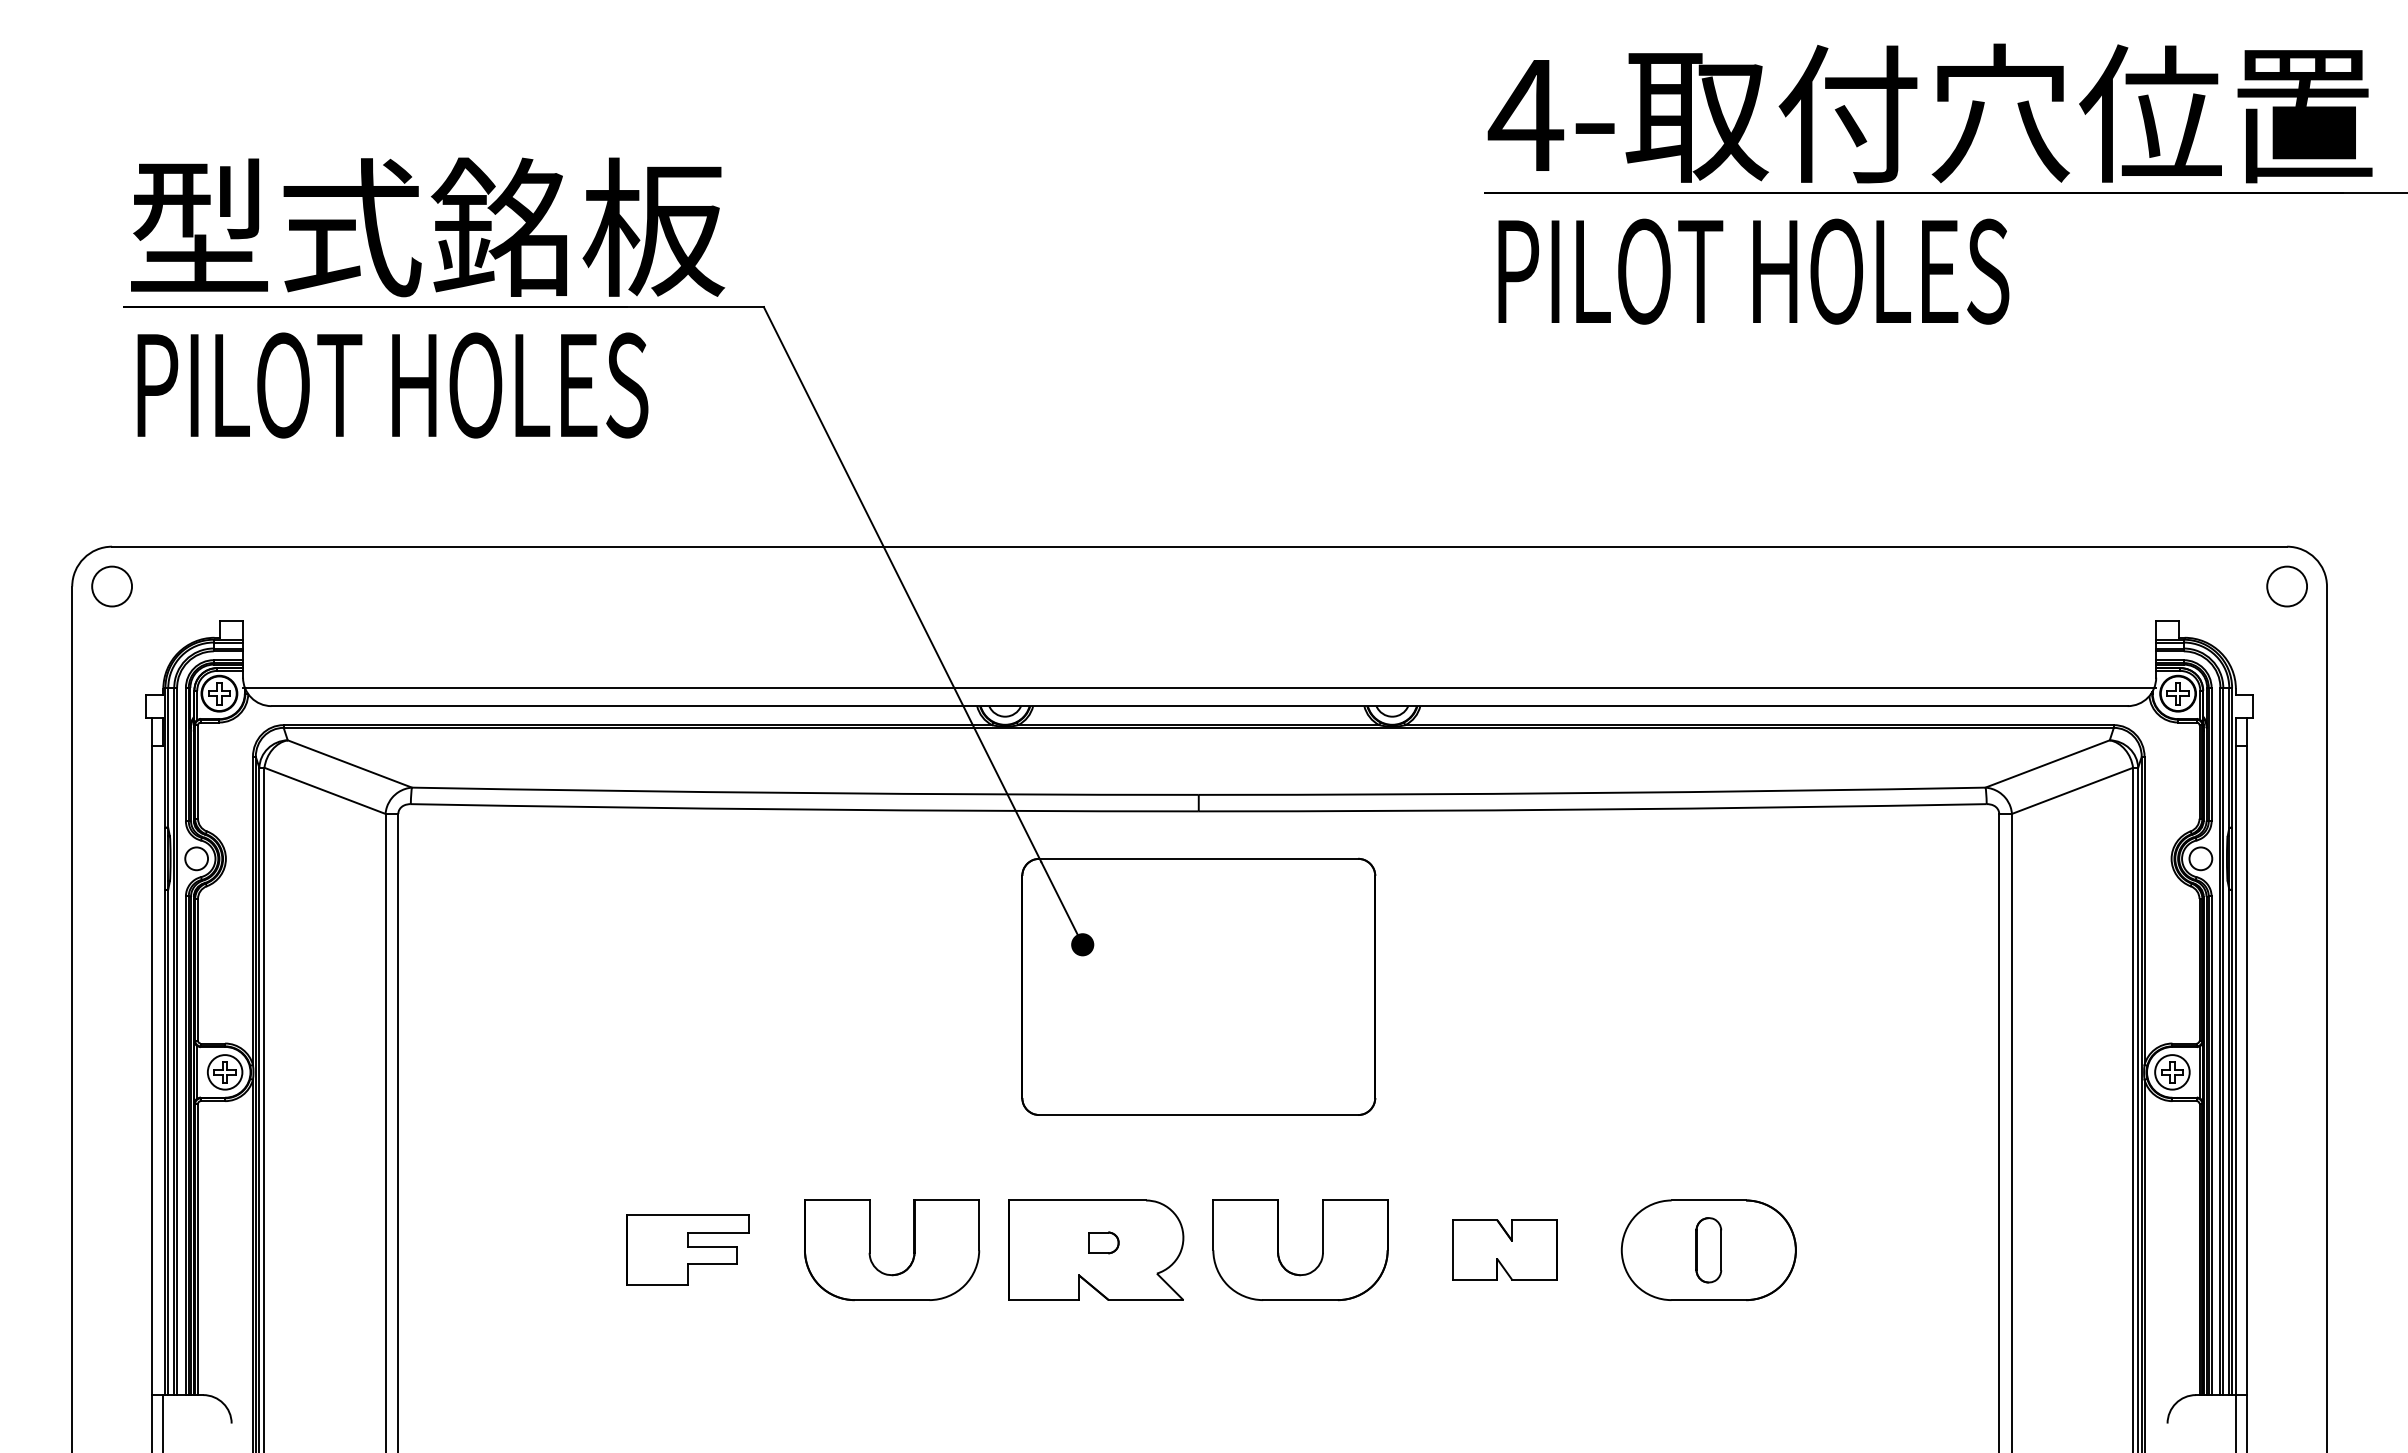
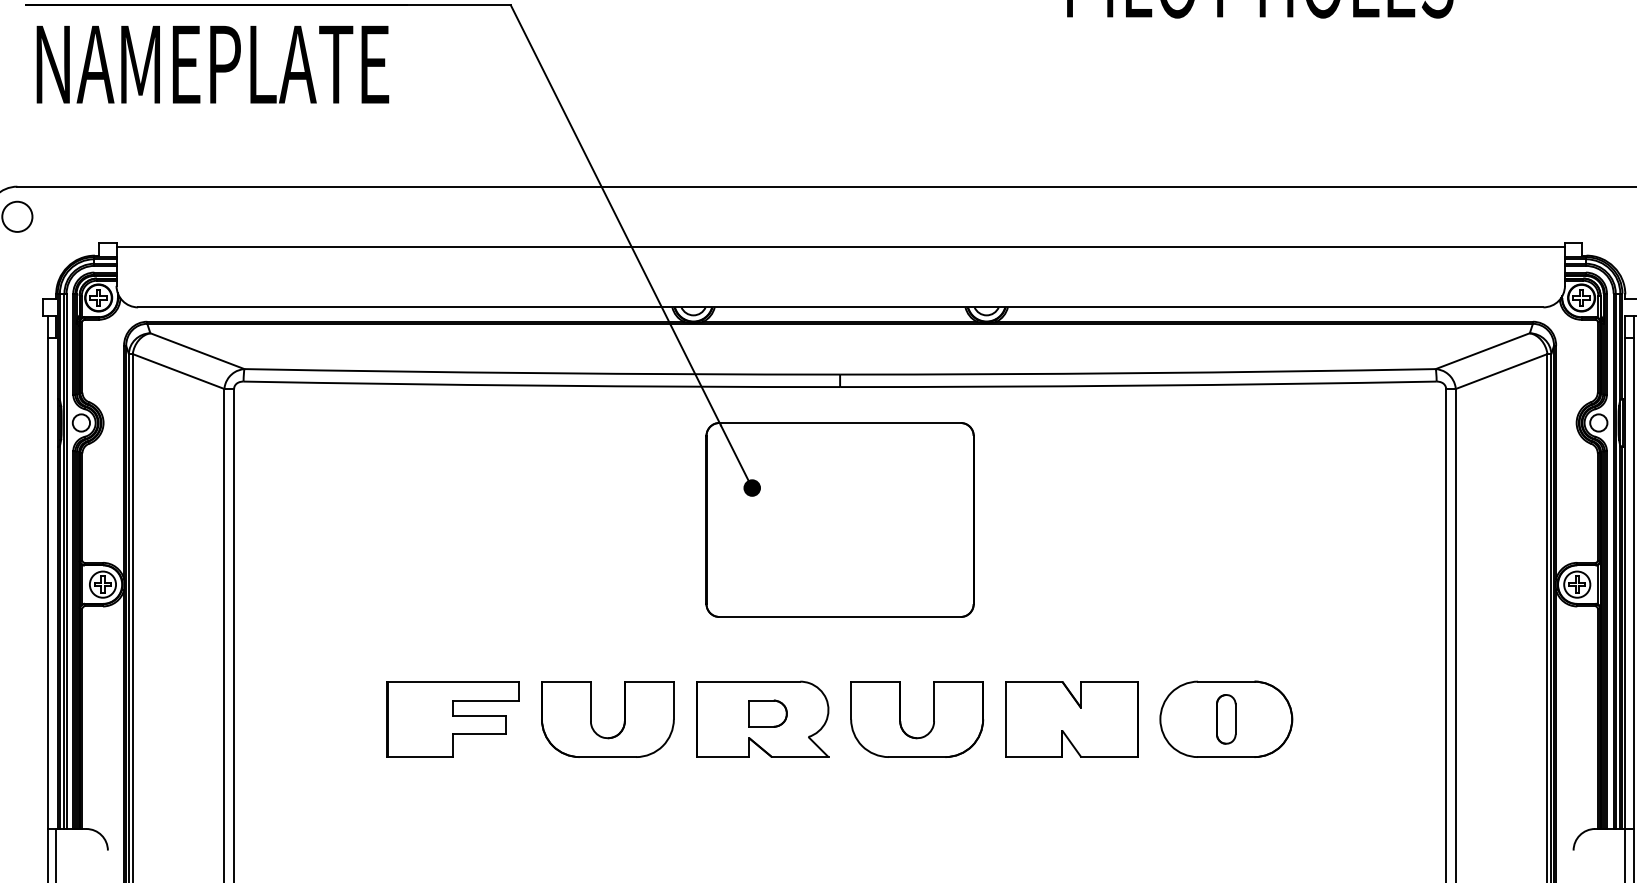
text: (396, 385) -> (232, 64), PILOT HOLES -> NAMEPLATE
line: (1199, 688) -> (840, 247), moved
part: (1103, 1242) -> (767, 713), size x1.67
part: (687, 1249) -> (453, 718), size x1.43
part: (1504, 1249) -> (1071, 718), size x1.67

